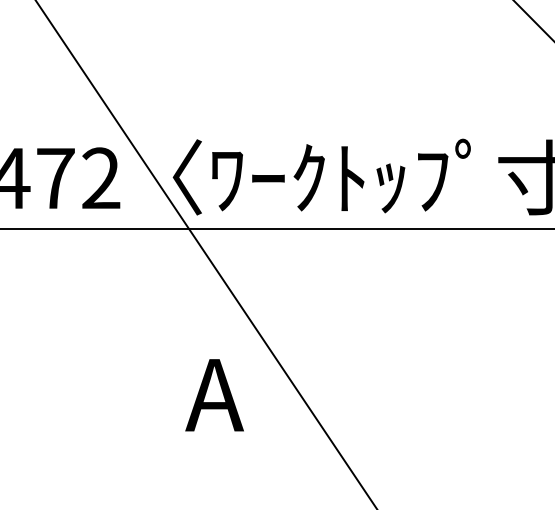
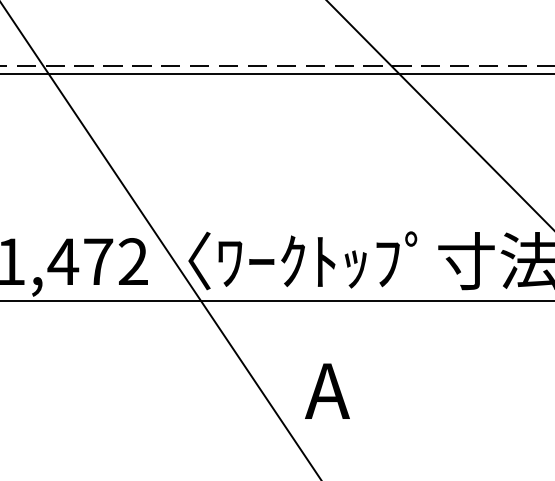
text: (214, 394) -> (327, 390), moved

